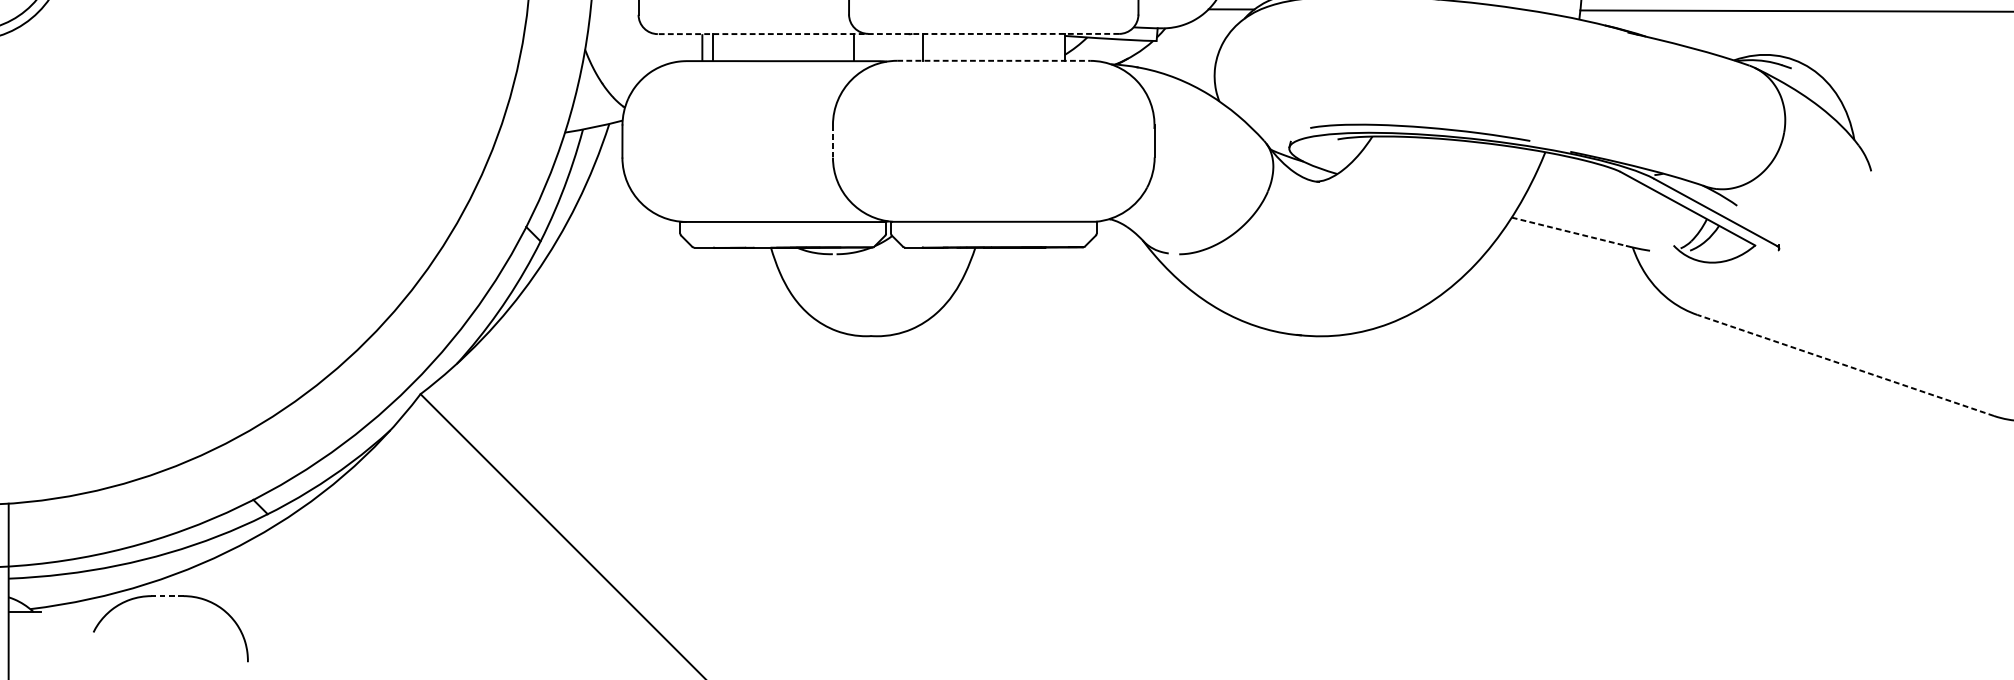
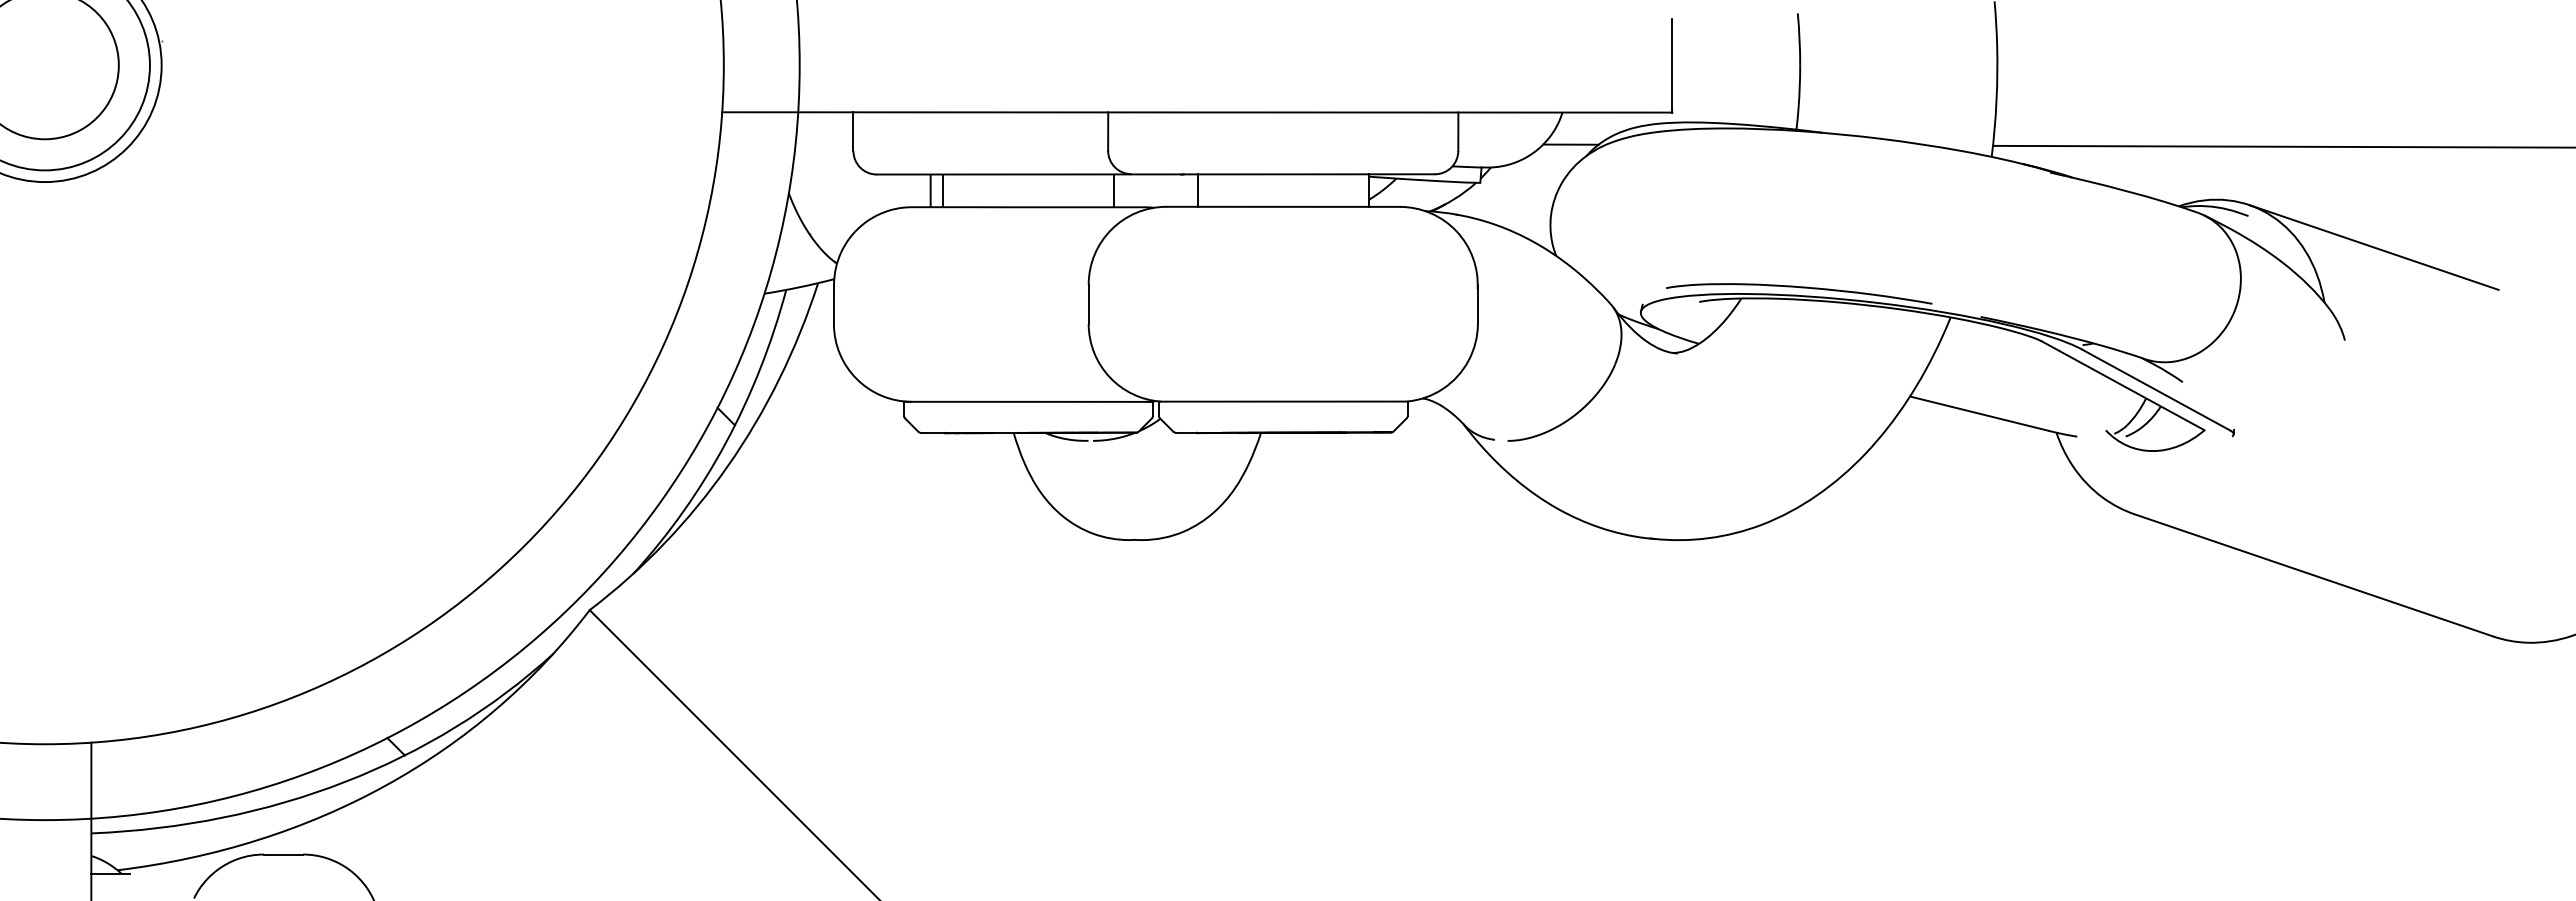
line: (888, 34) -> (1155, 174), dashed -> solid
line: (993, 60) -> (1283, 206), dashed -> solid
line: (1894, 94) -> (2373, 247), added
line: (832, 141) -> (1088, 304), dashed -> solid
line: (1569, 231) -> (1979, 413), dashed -> solid
line: (1845, 365) -> (2313, 575), dashed -> solid
line: (167, 596) -> (283, 854), dashed -> solid

